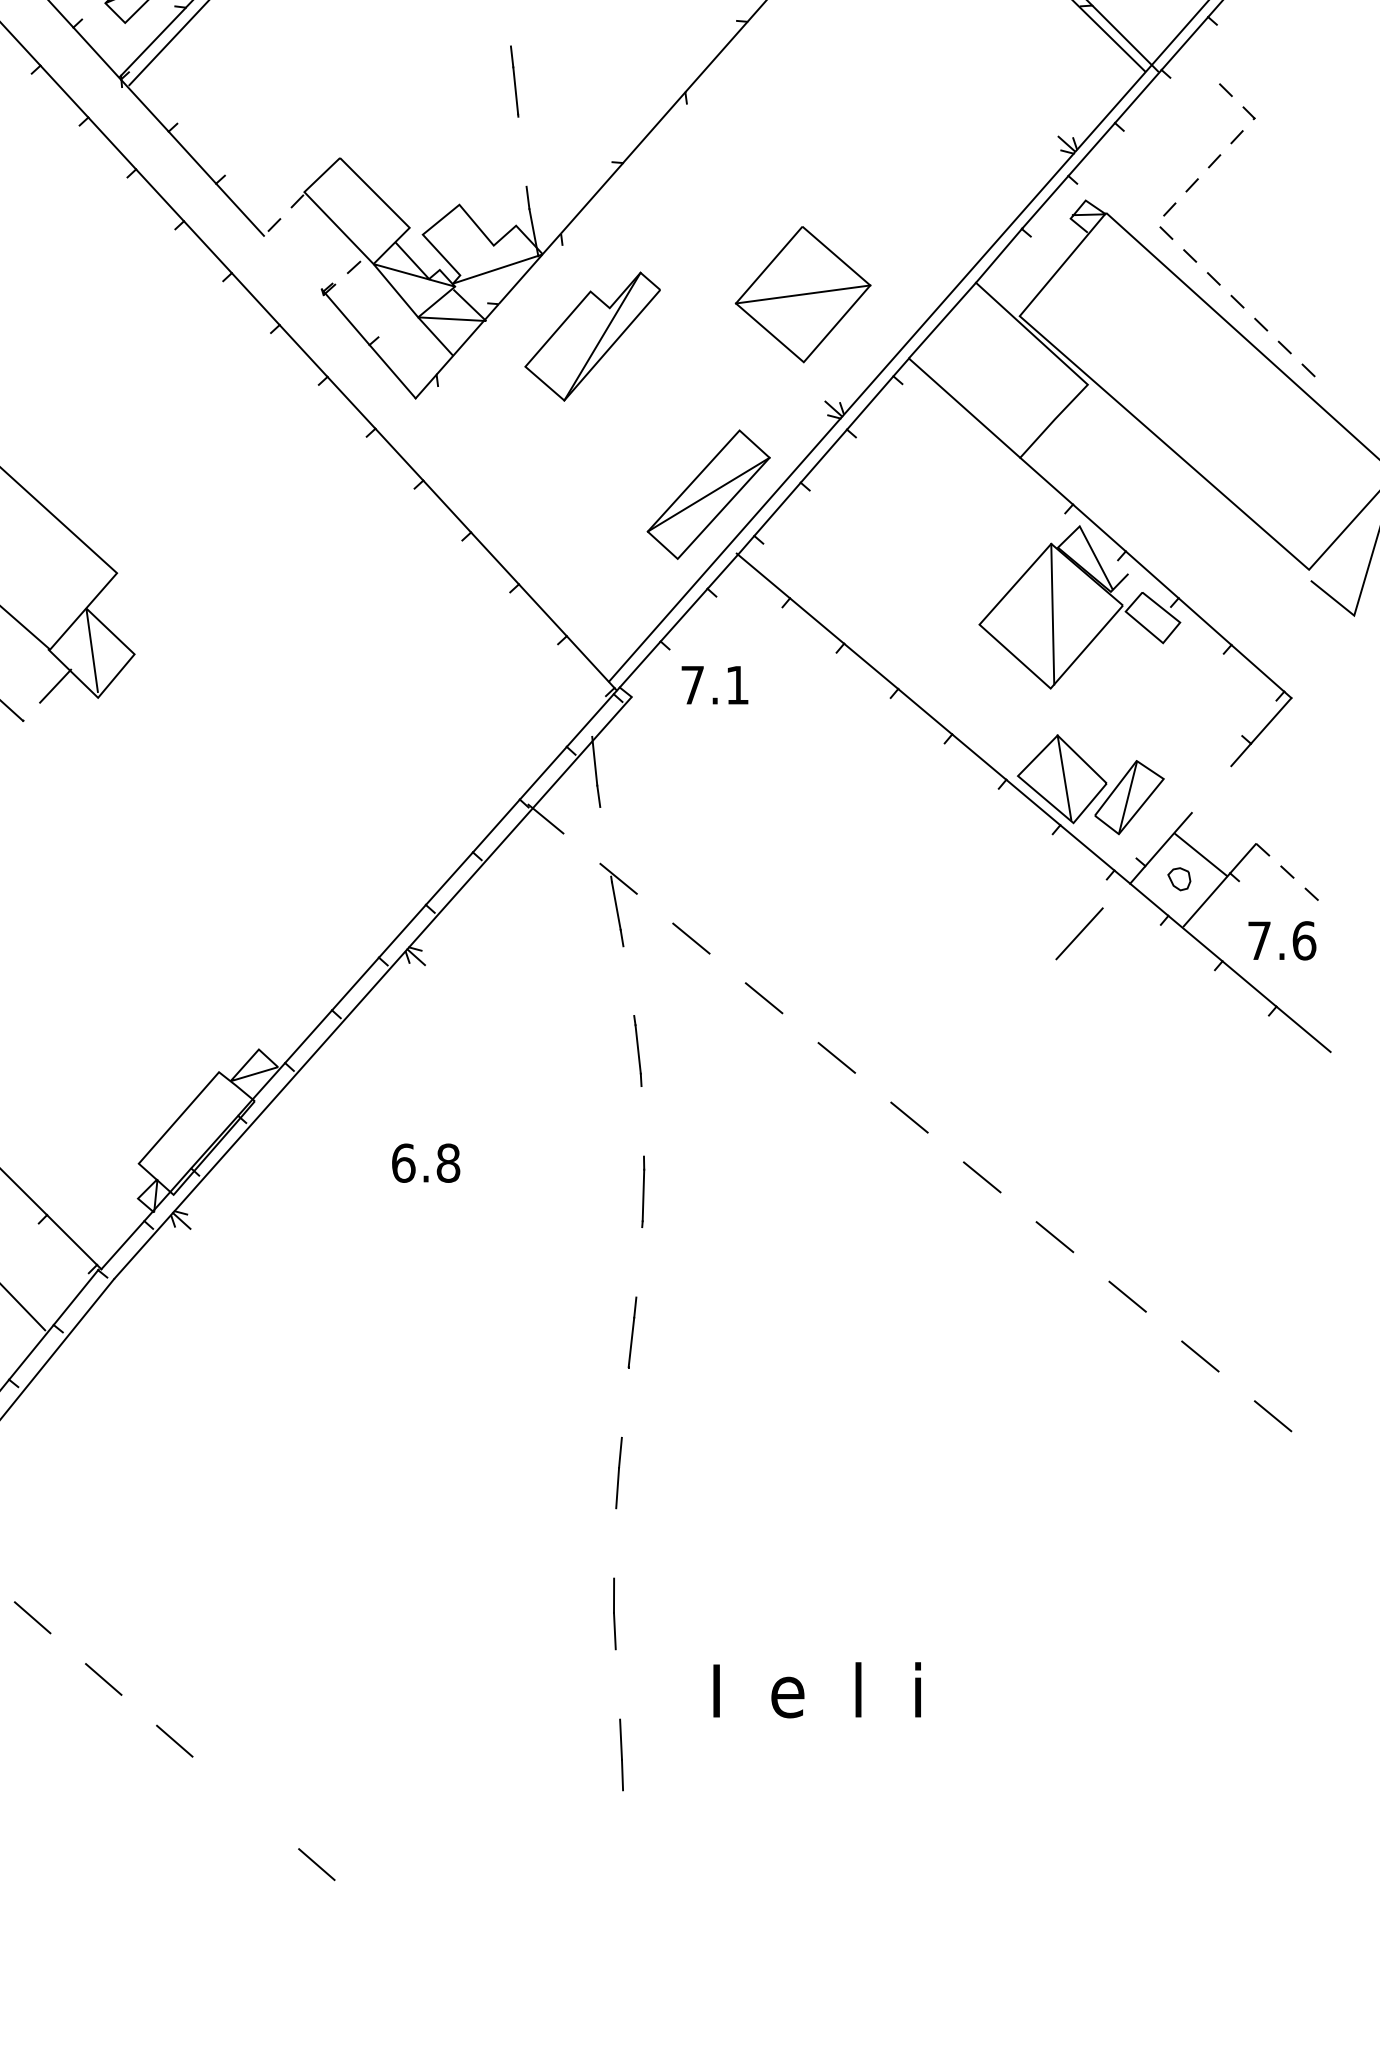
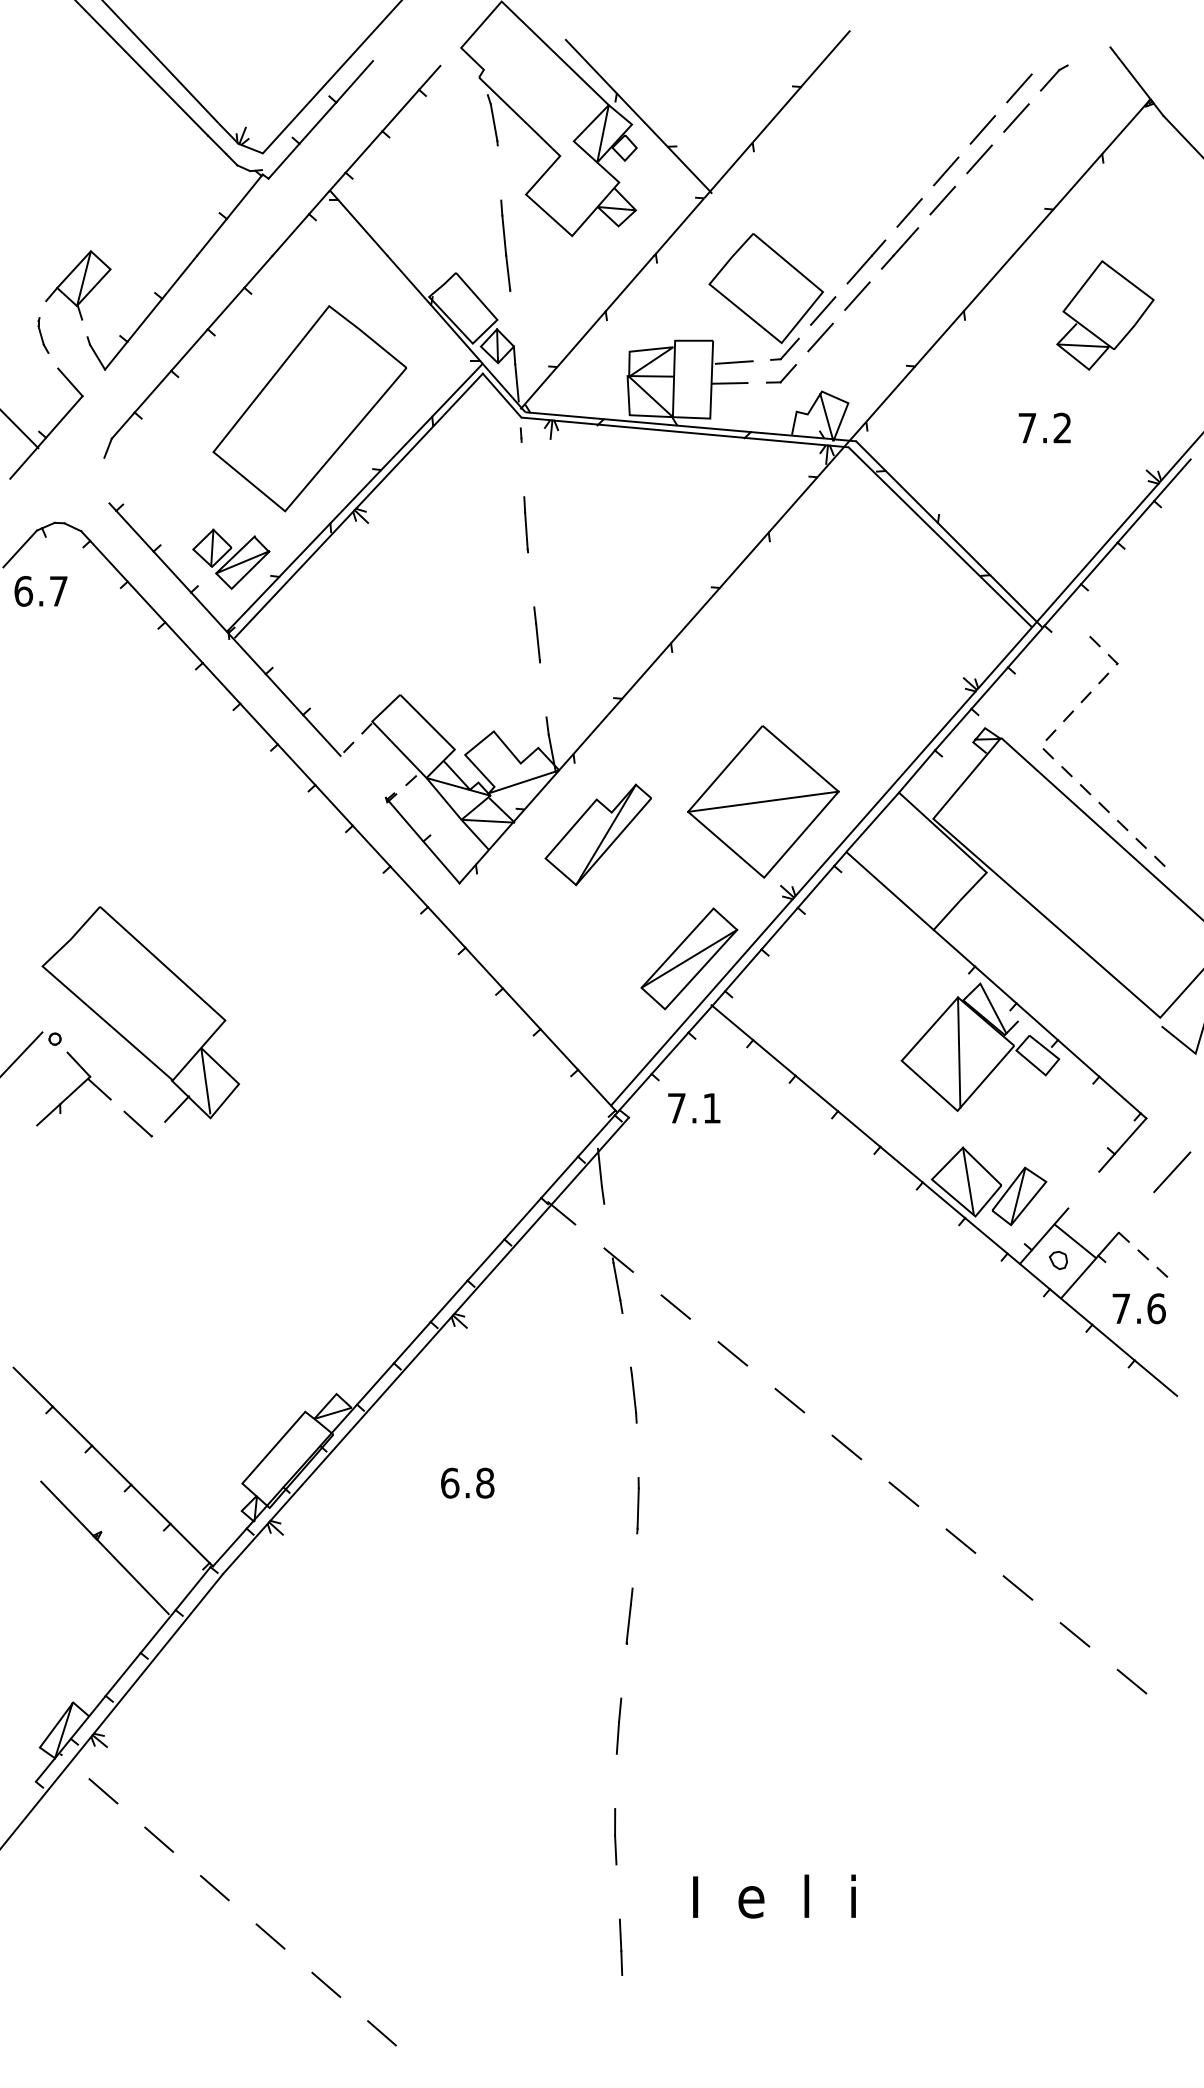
part: (803, 294) -> (763, 801), size x1.43
line: (1079, 934) -> (1172, 1172), moved
line: (246, 1802) -> (326, 1984), added

